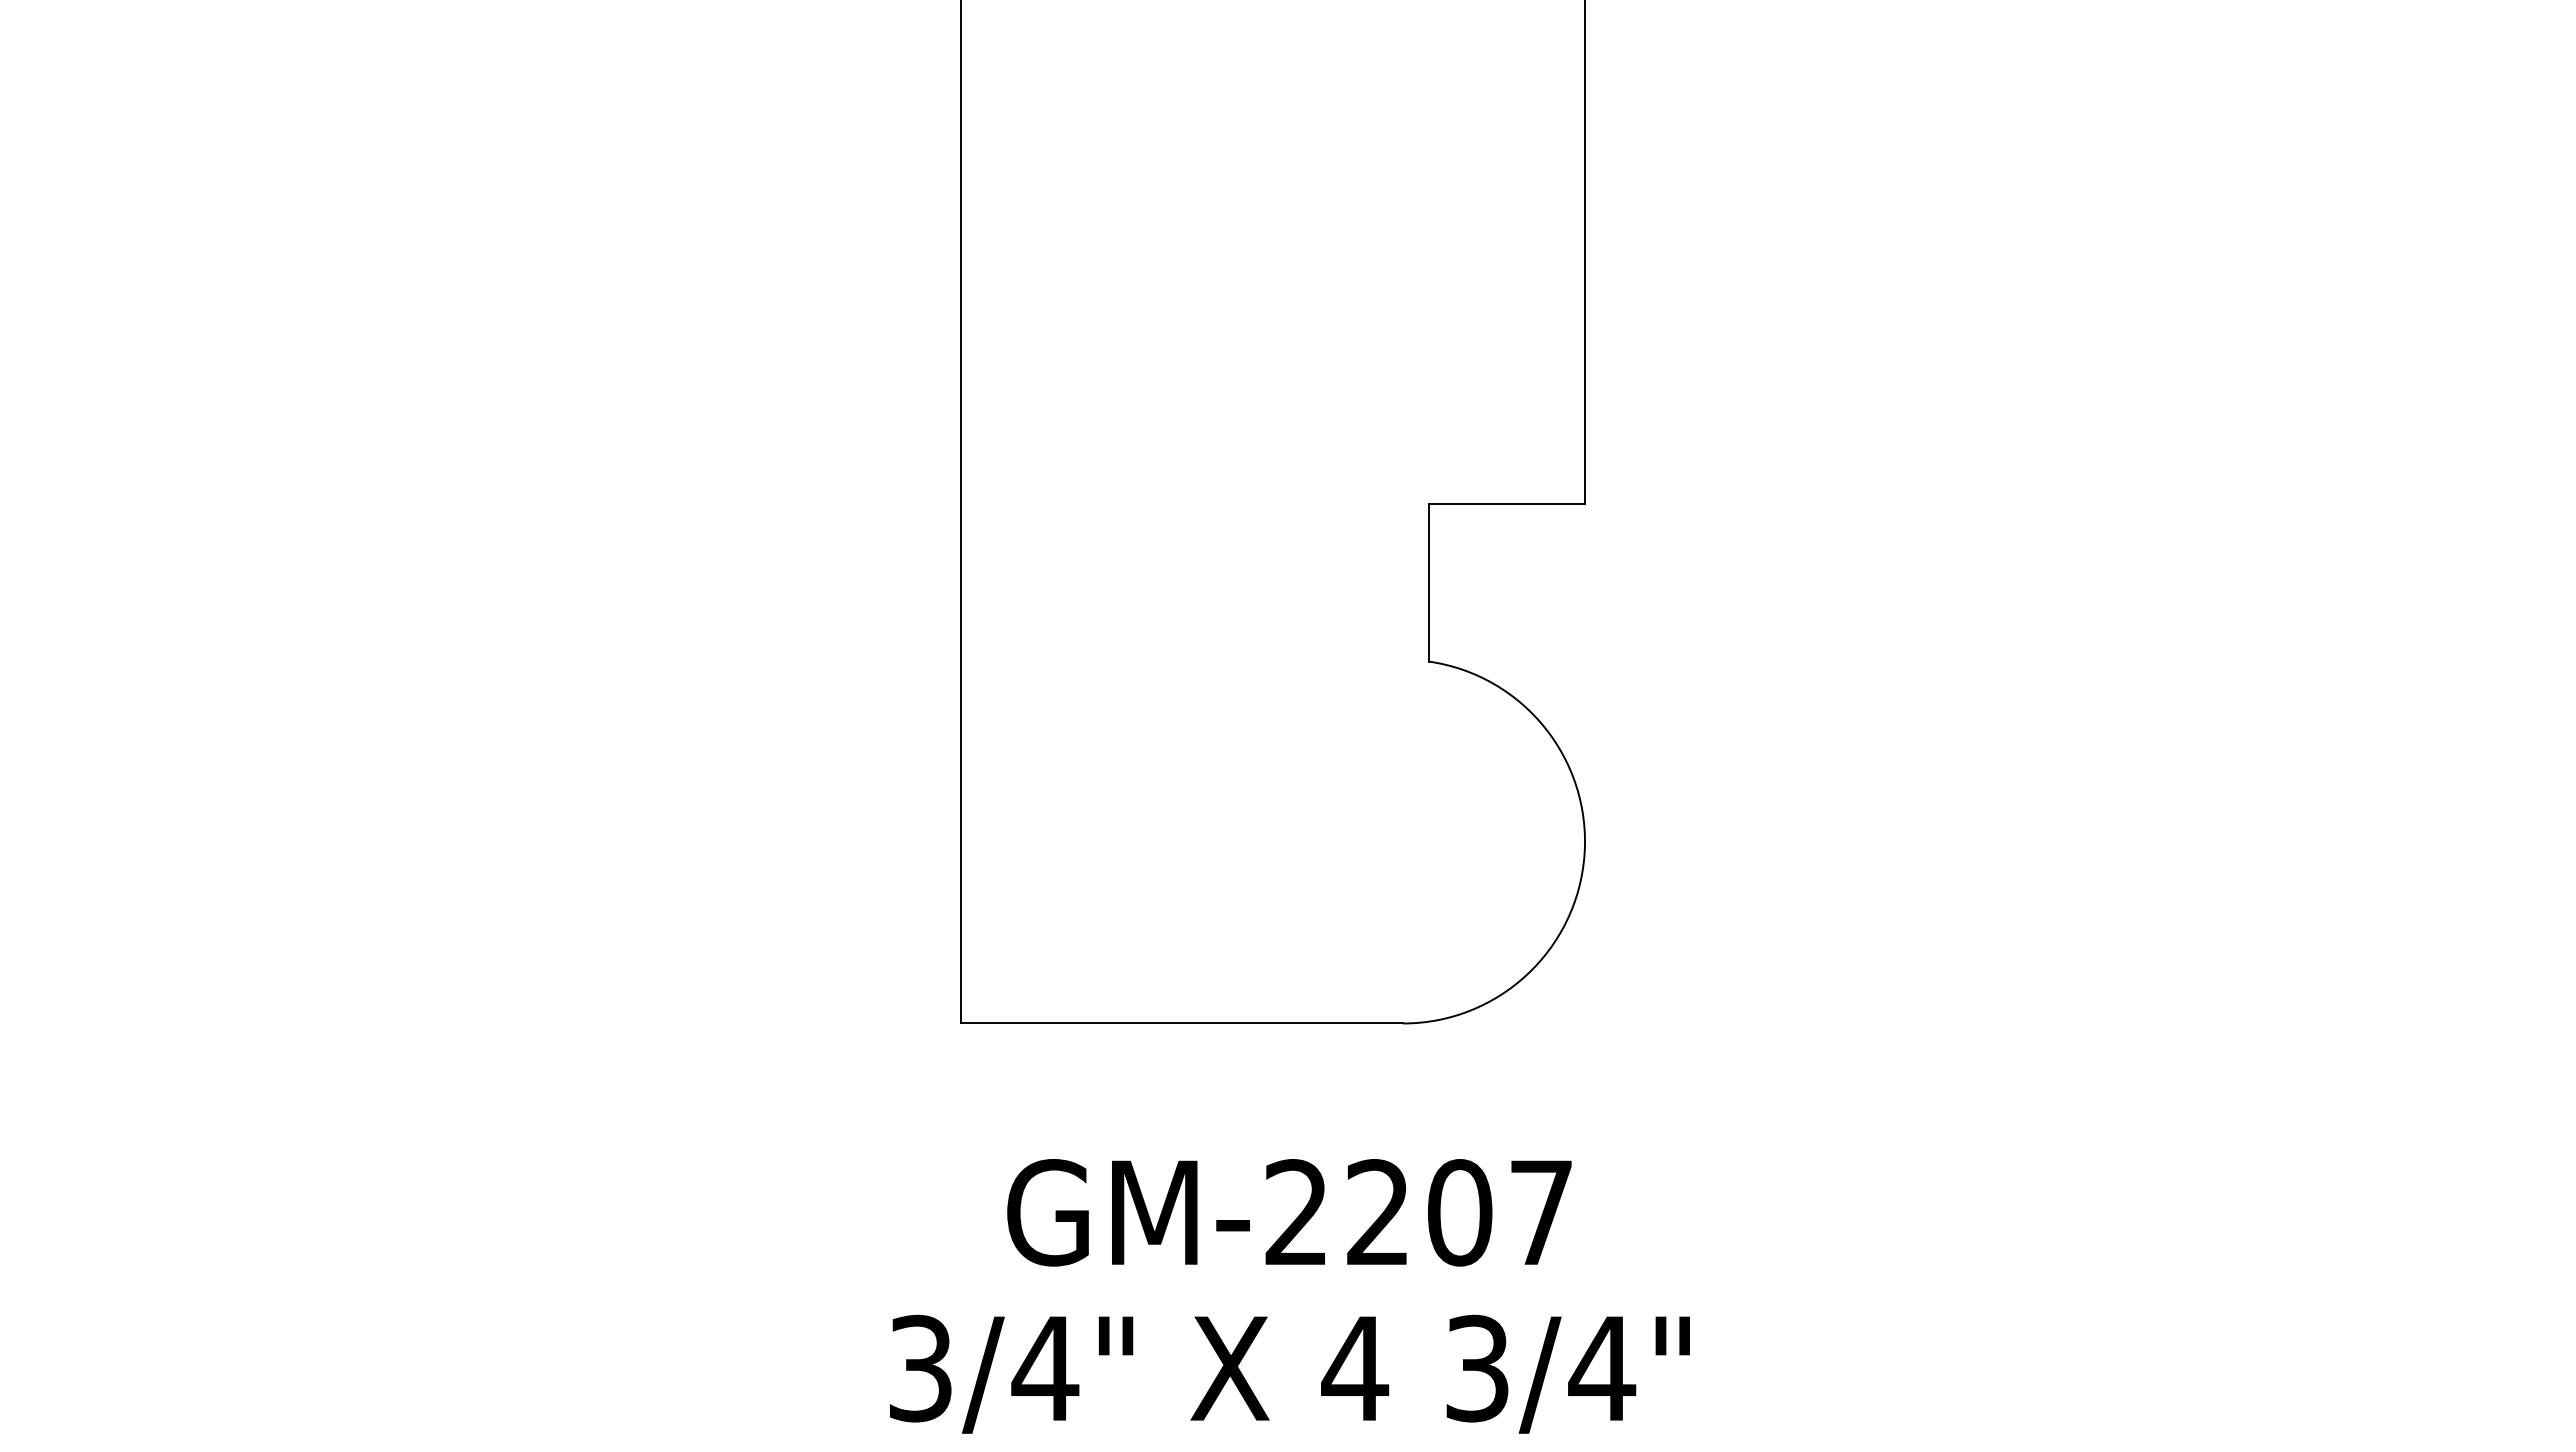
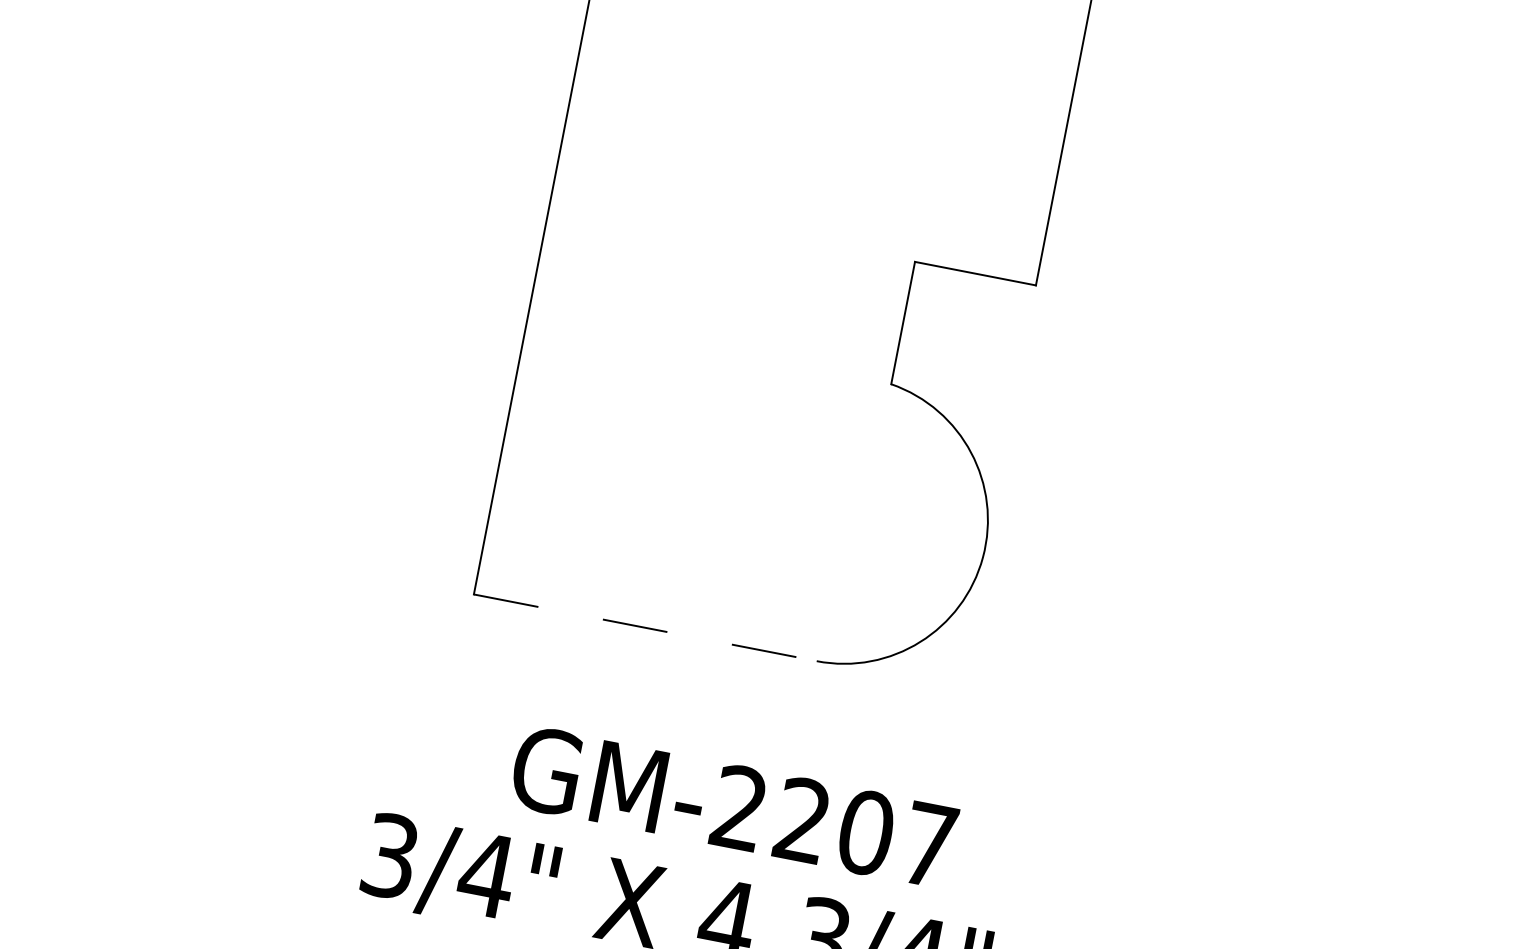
line: (1182, 1023) -> (645, 627), solid -> dashed
text: (1289, 1212) -> (733, 806), moved

